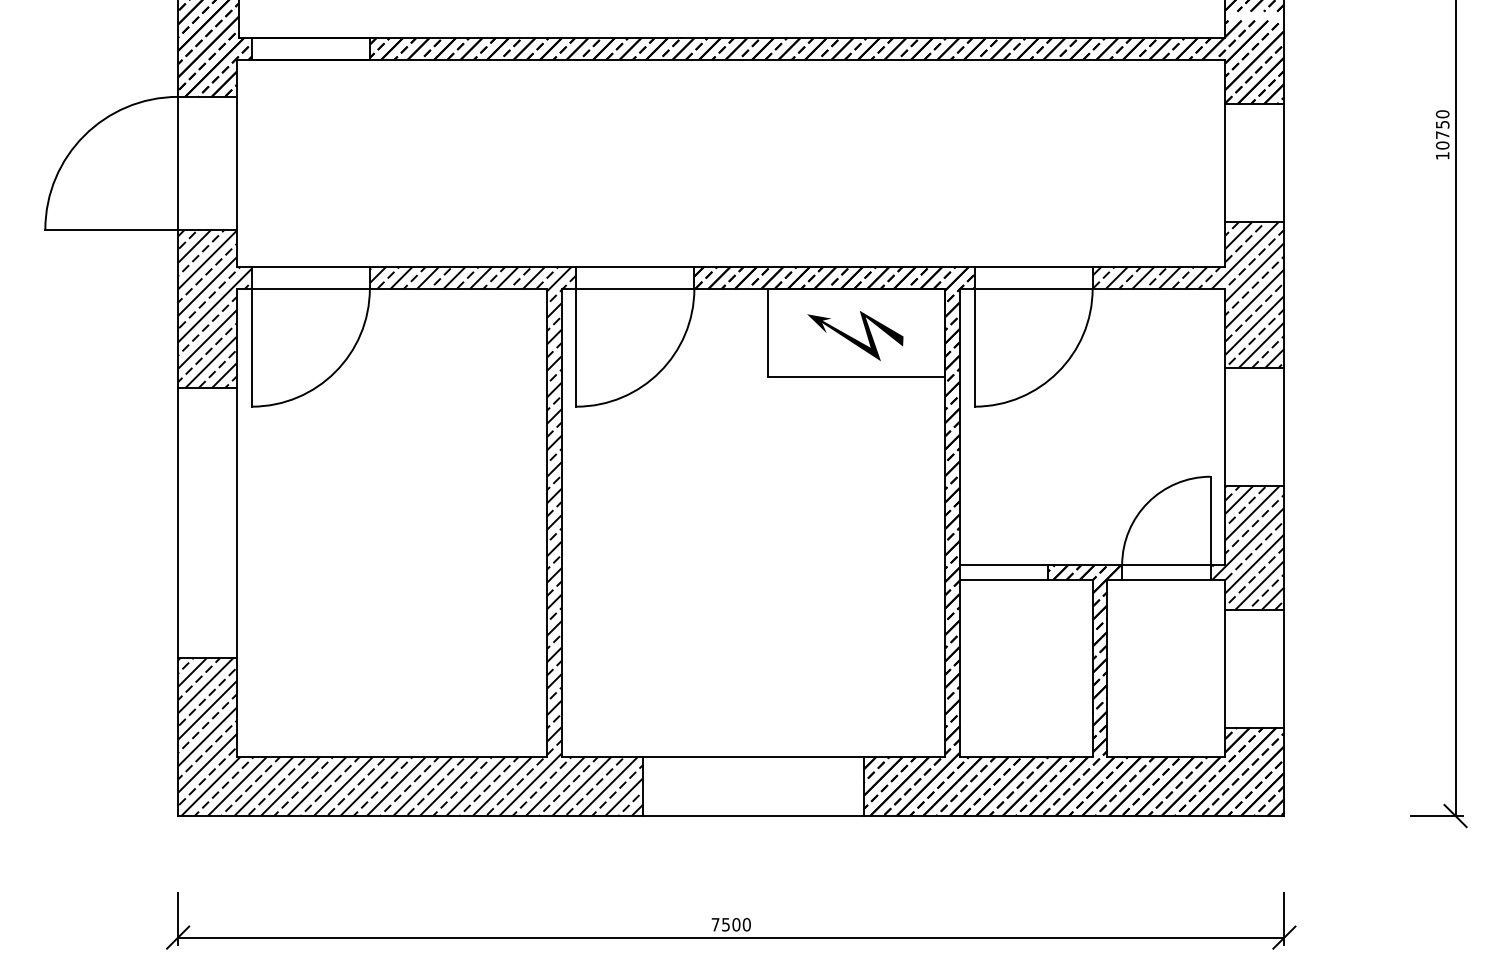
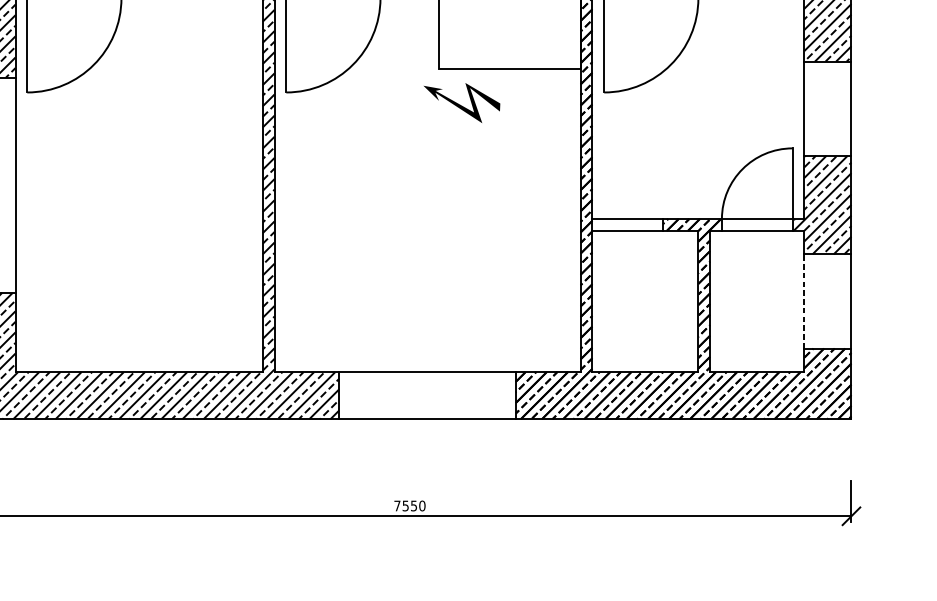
part: (855, 335) -> (462, 102), moved
line: (1225, 668) -> (804, 301), solid -> dashed
text: (736, 924) -> (414, 505), 7500 -> 7550

